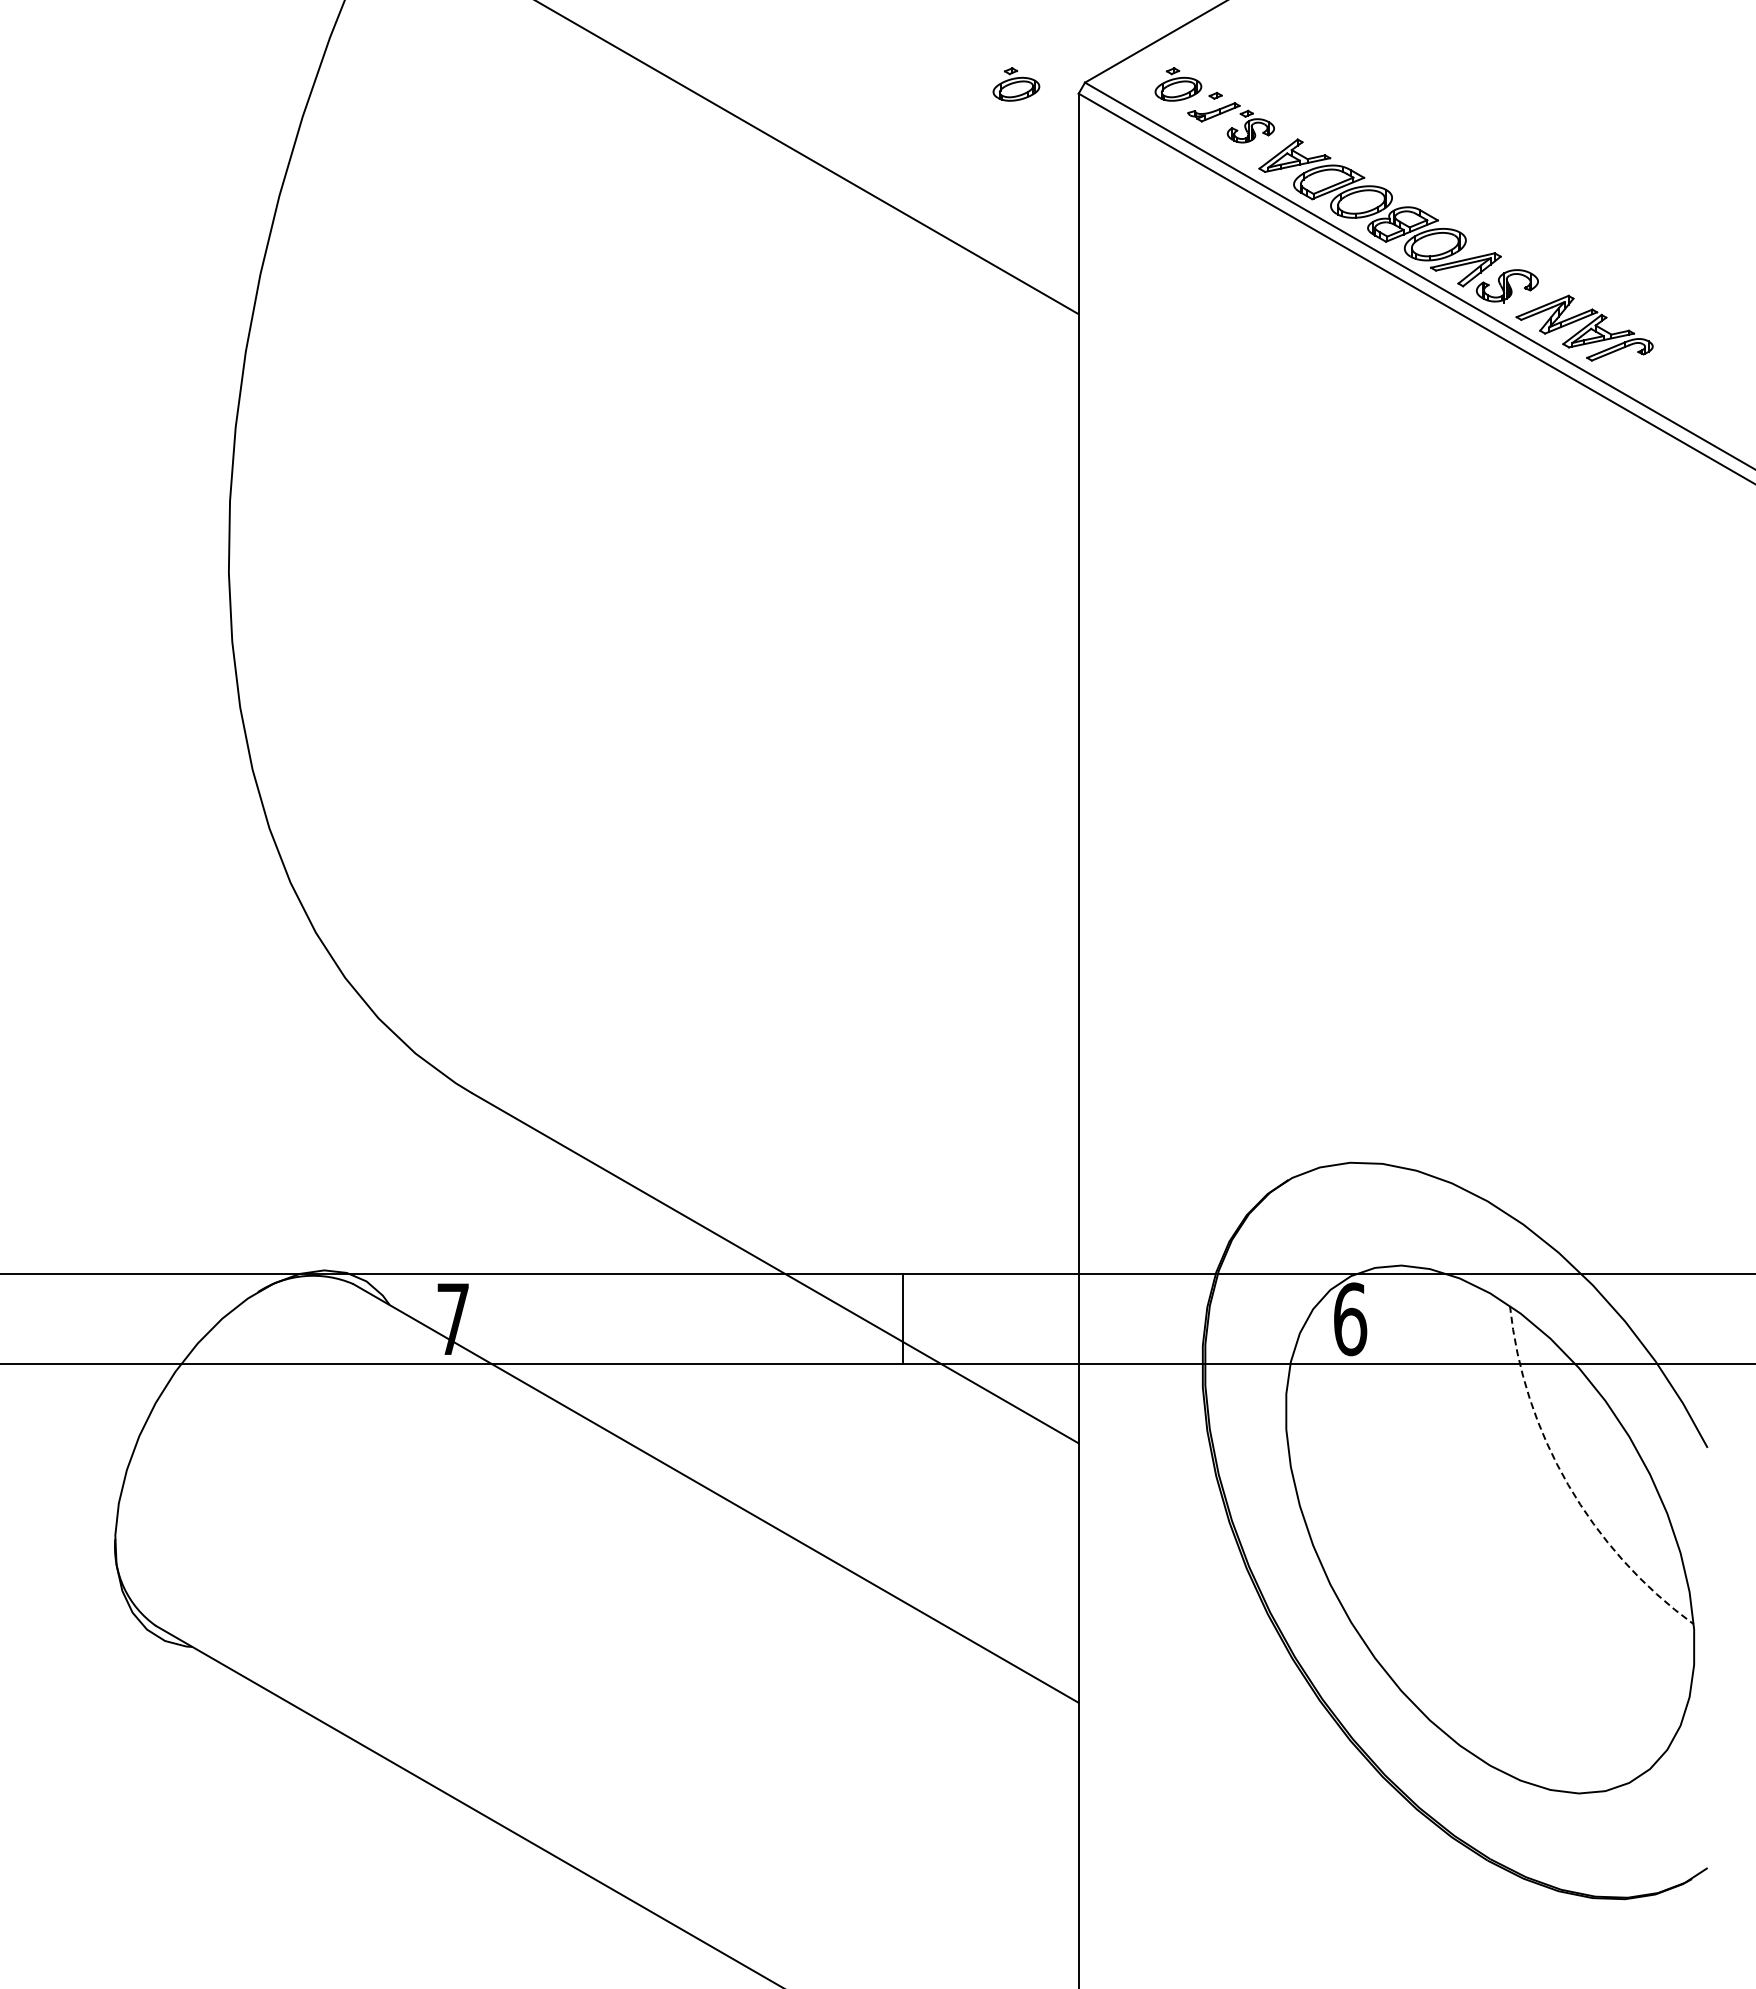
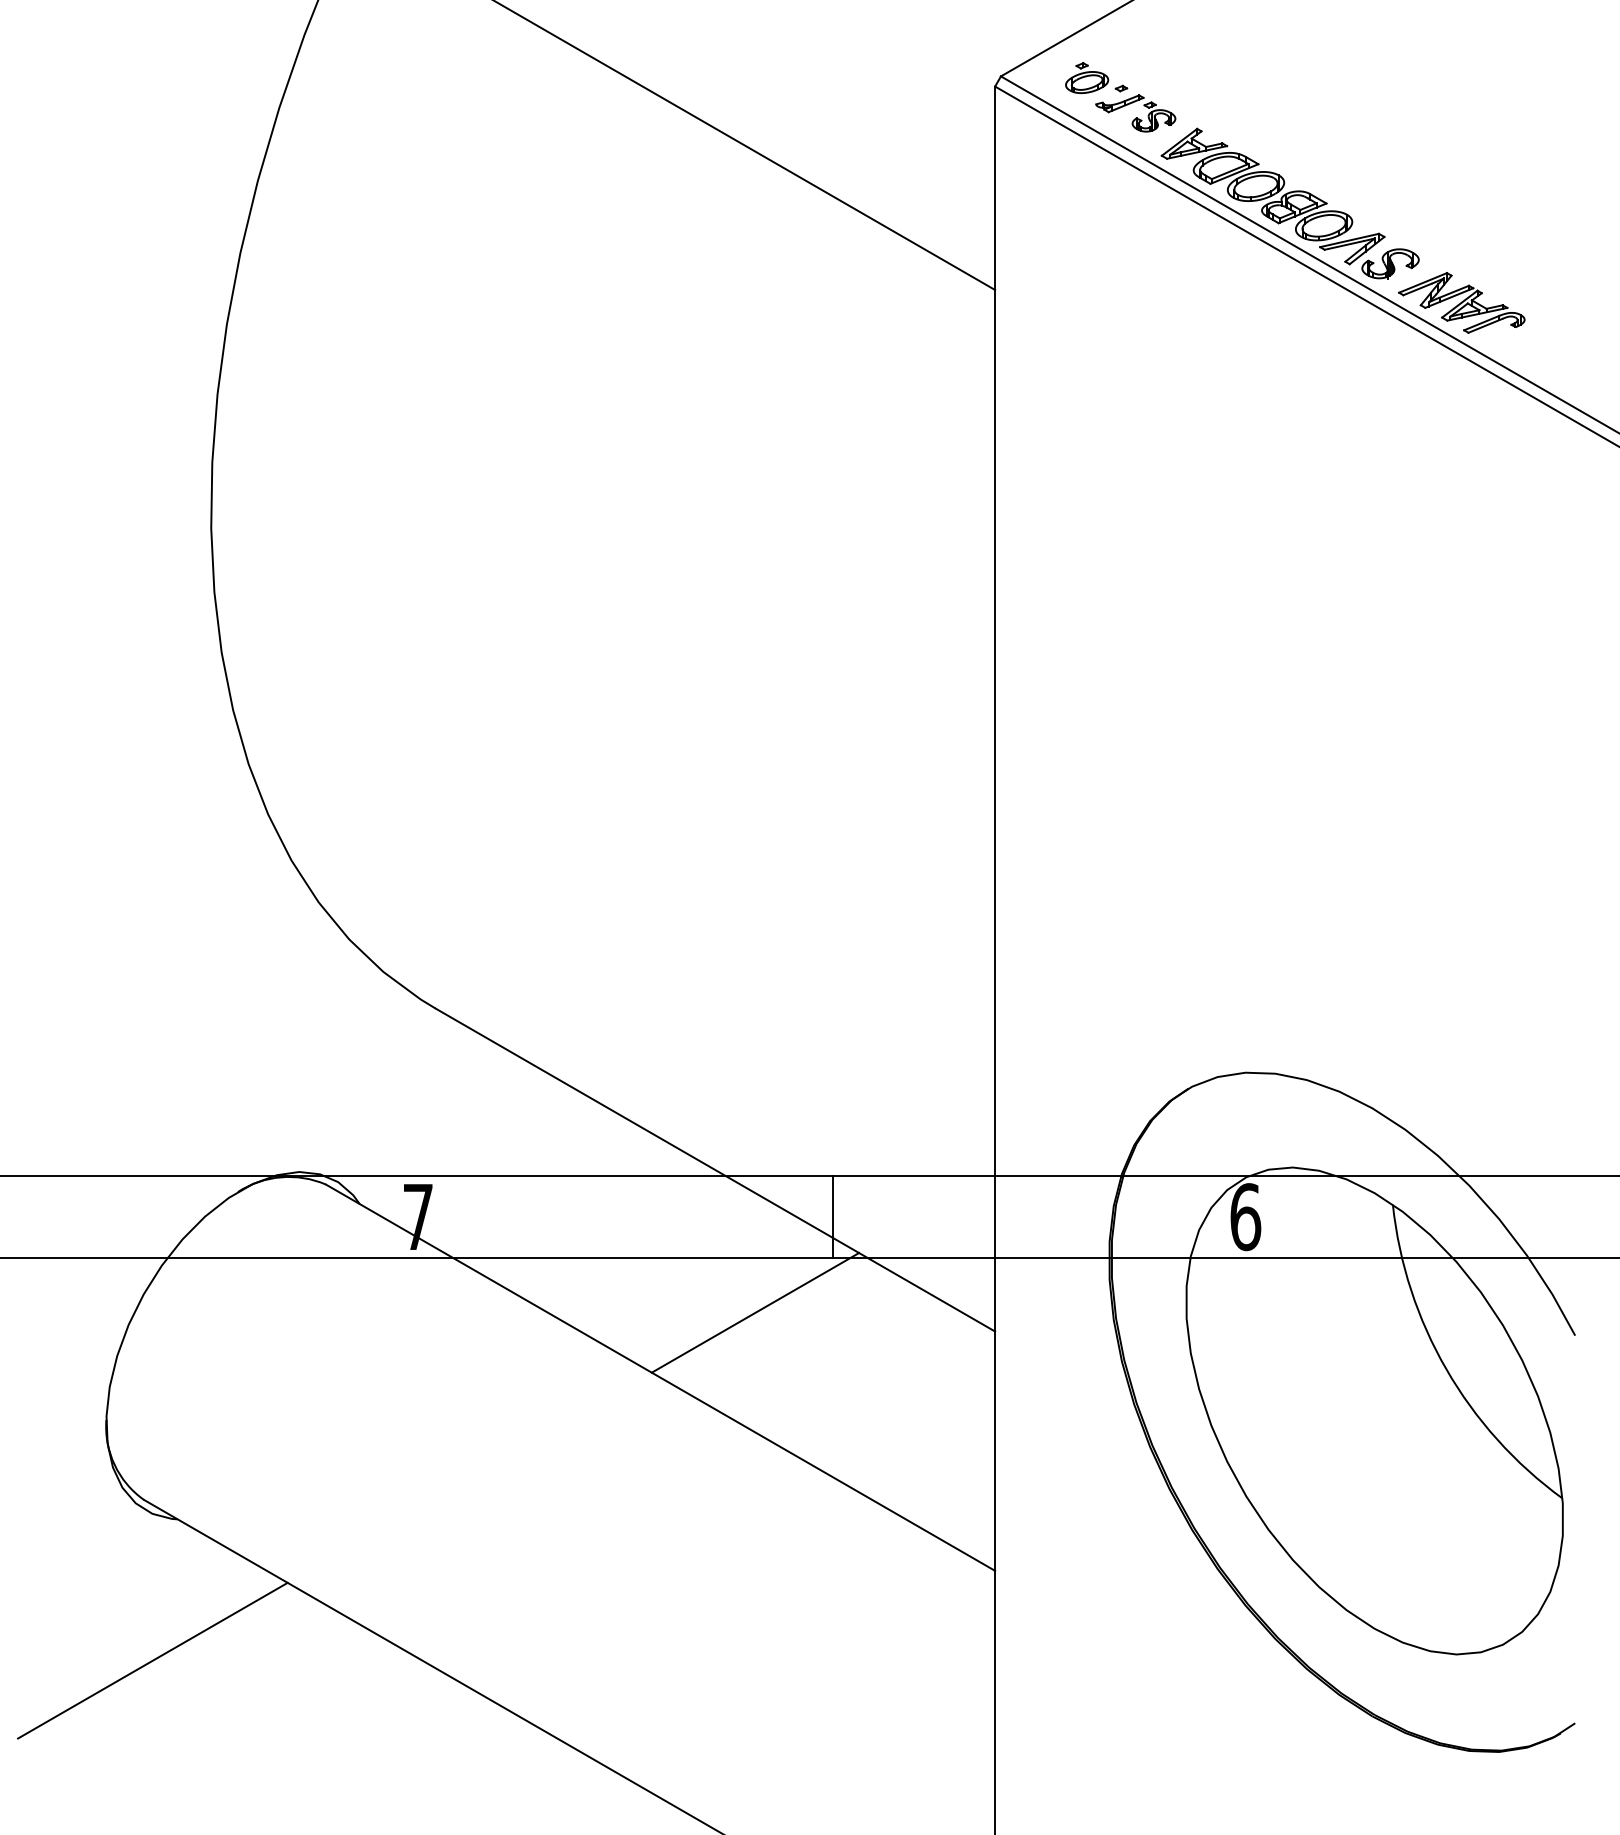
part: (1016, 84) -> (937, 78), removed
line: (818, 1422) -> (755, 1312), added
arc: (1568, 1484) -> (1446, 1369), dashed -> solid
line: (165, 1799) -> (152, 1660), added

